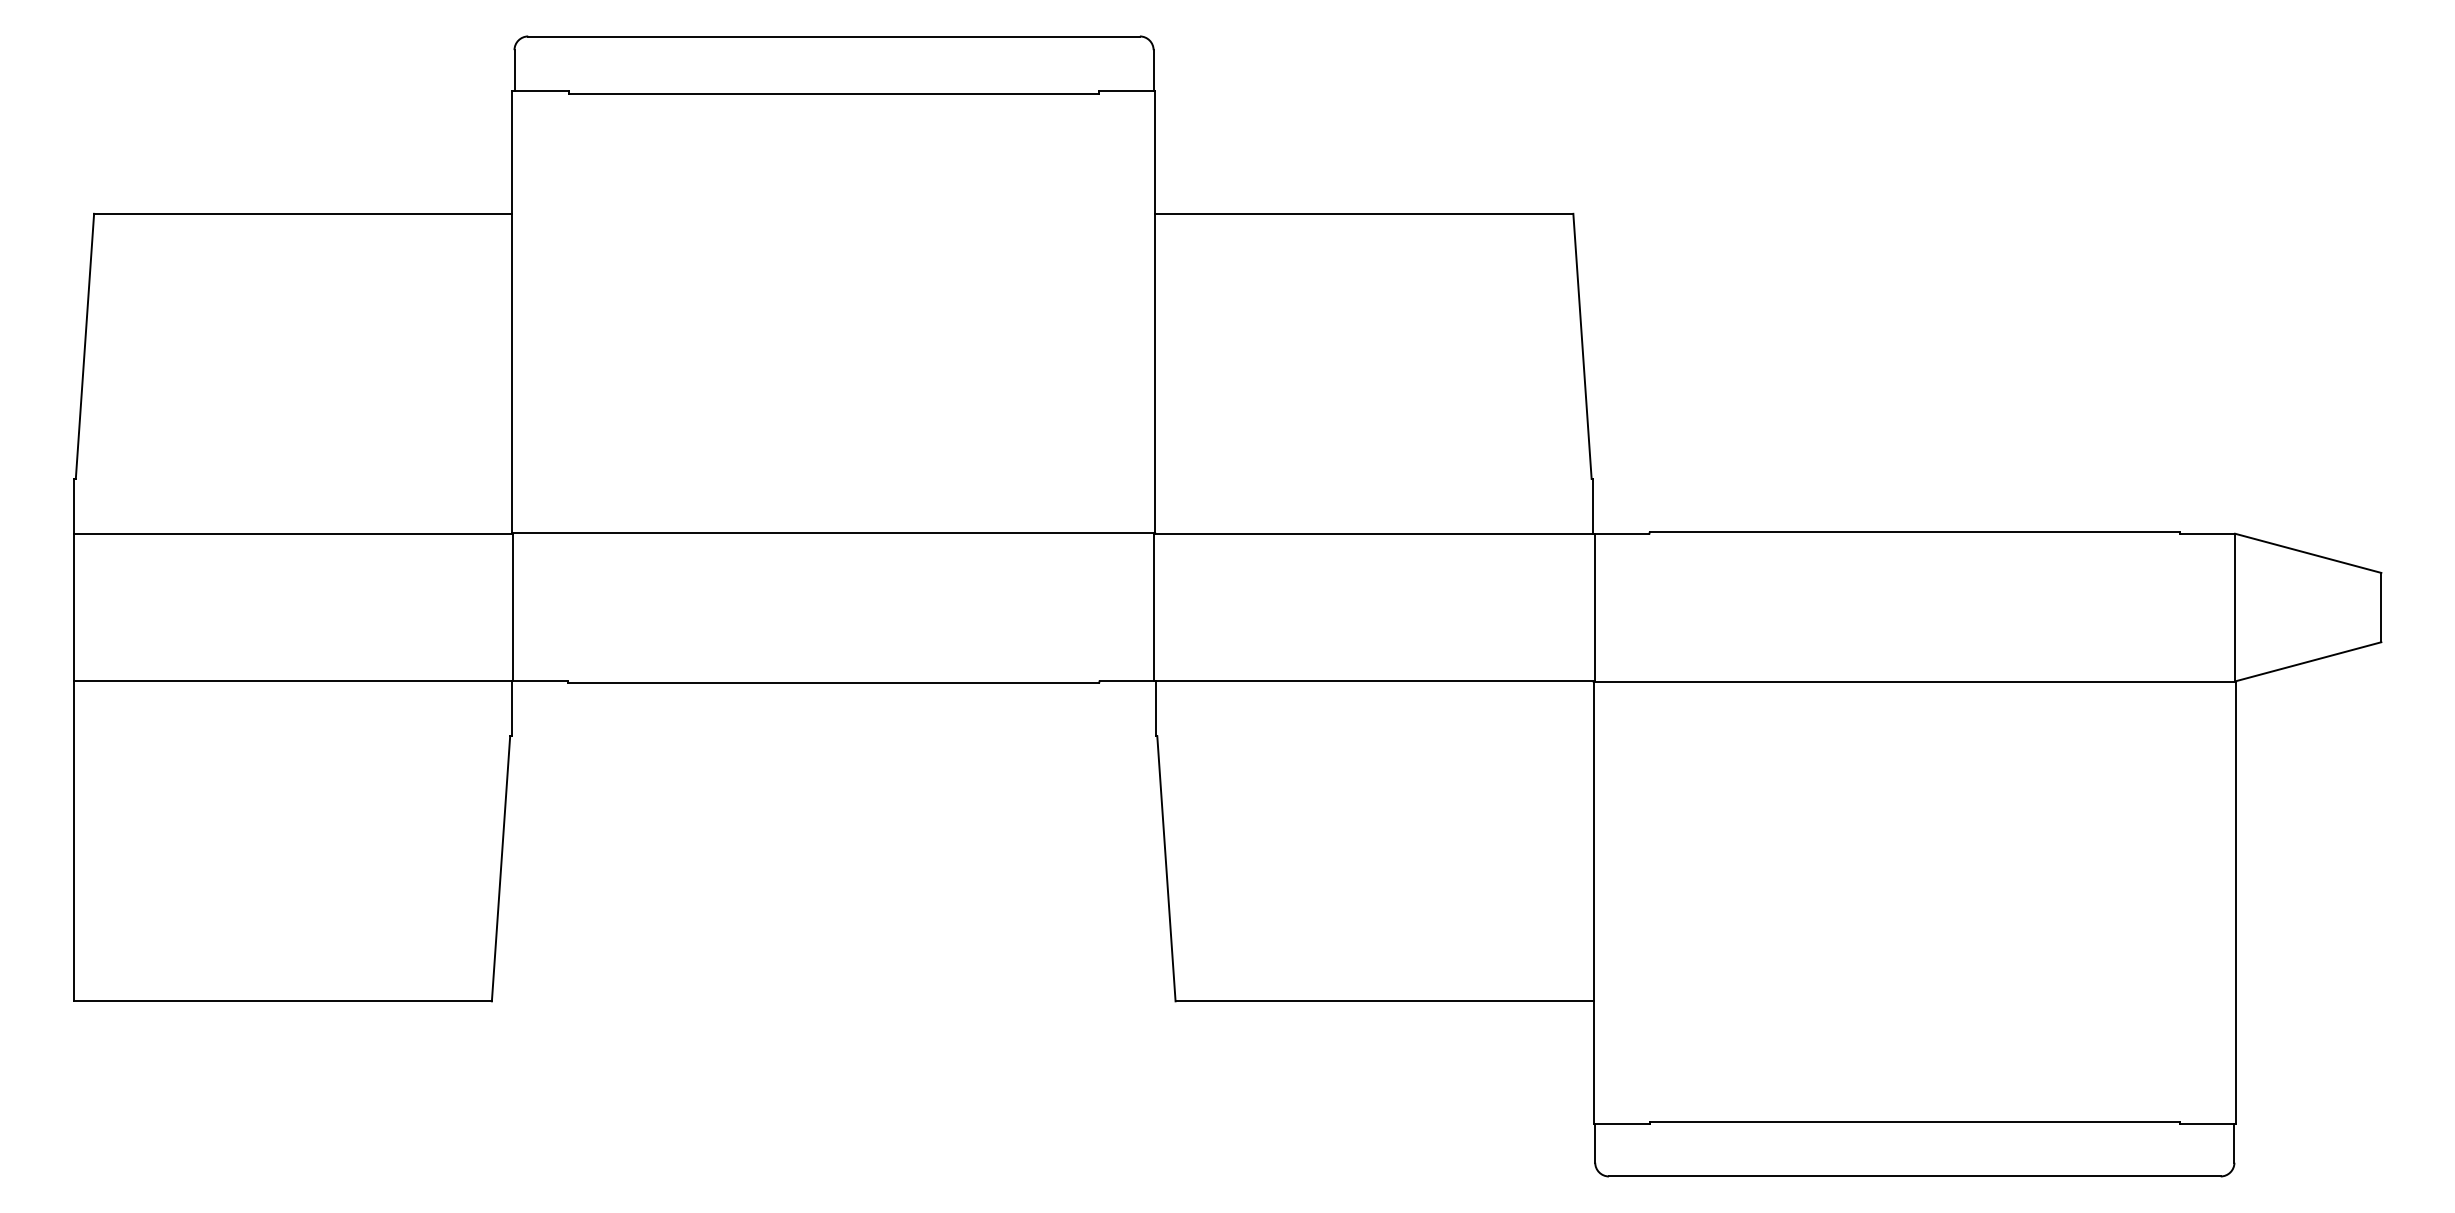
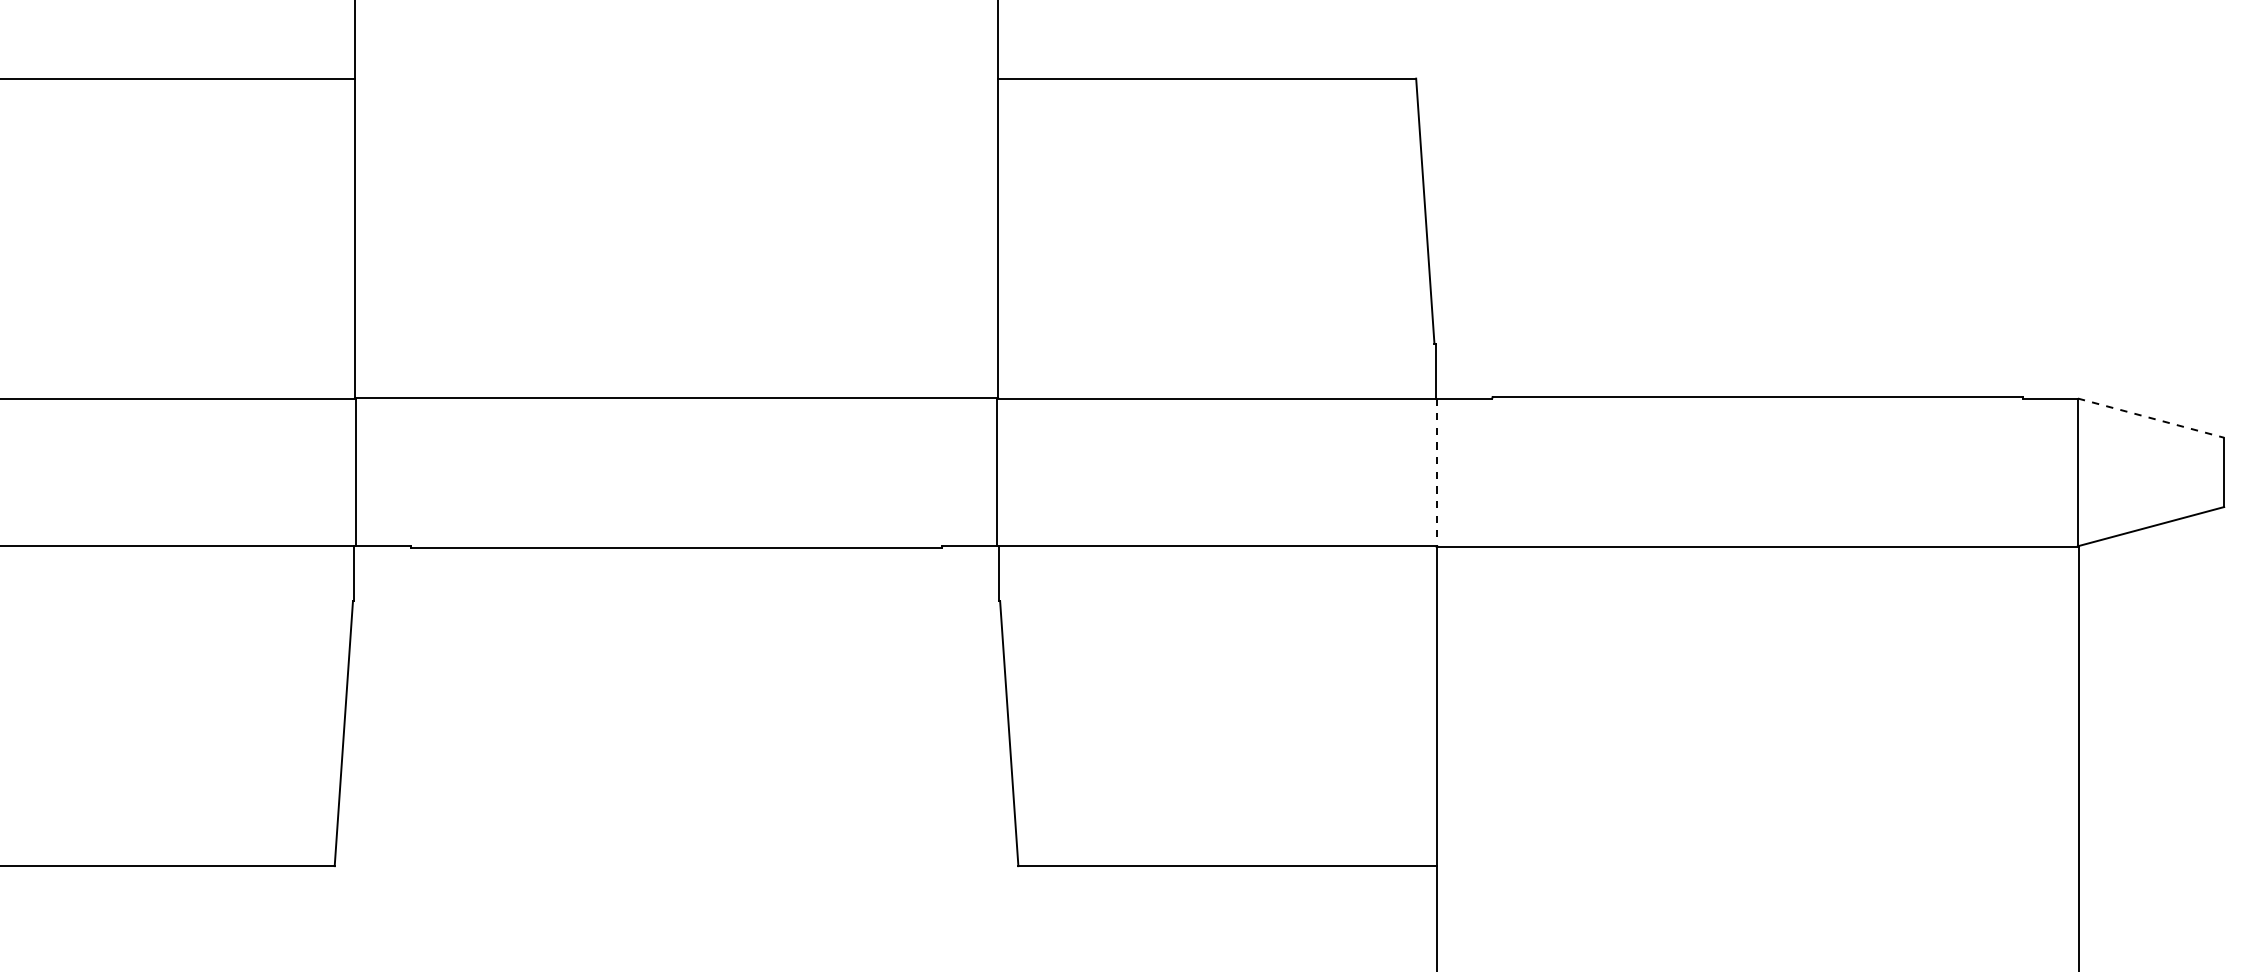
line: (2308, 553) -> (2151, 418), solid -> dashed
line: (1594, 607) -> (1437, 472), solid -> dashed

